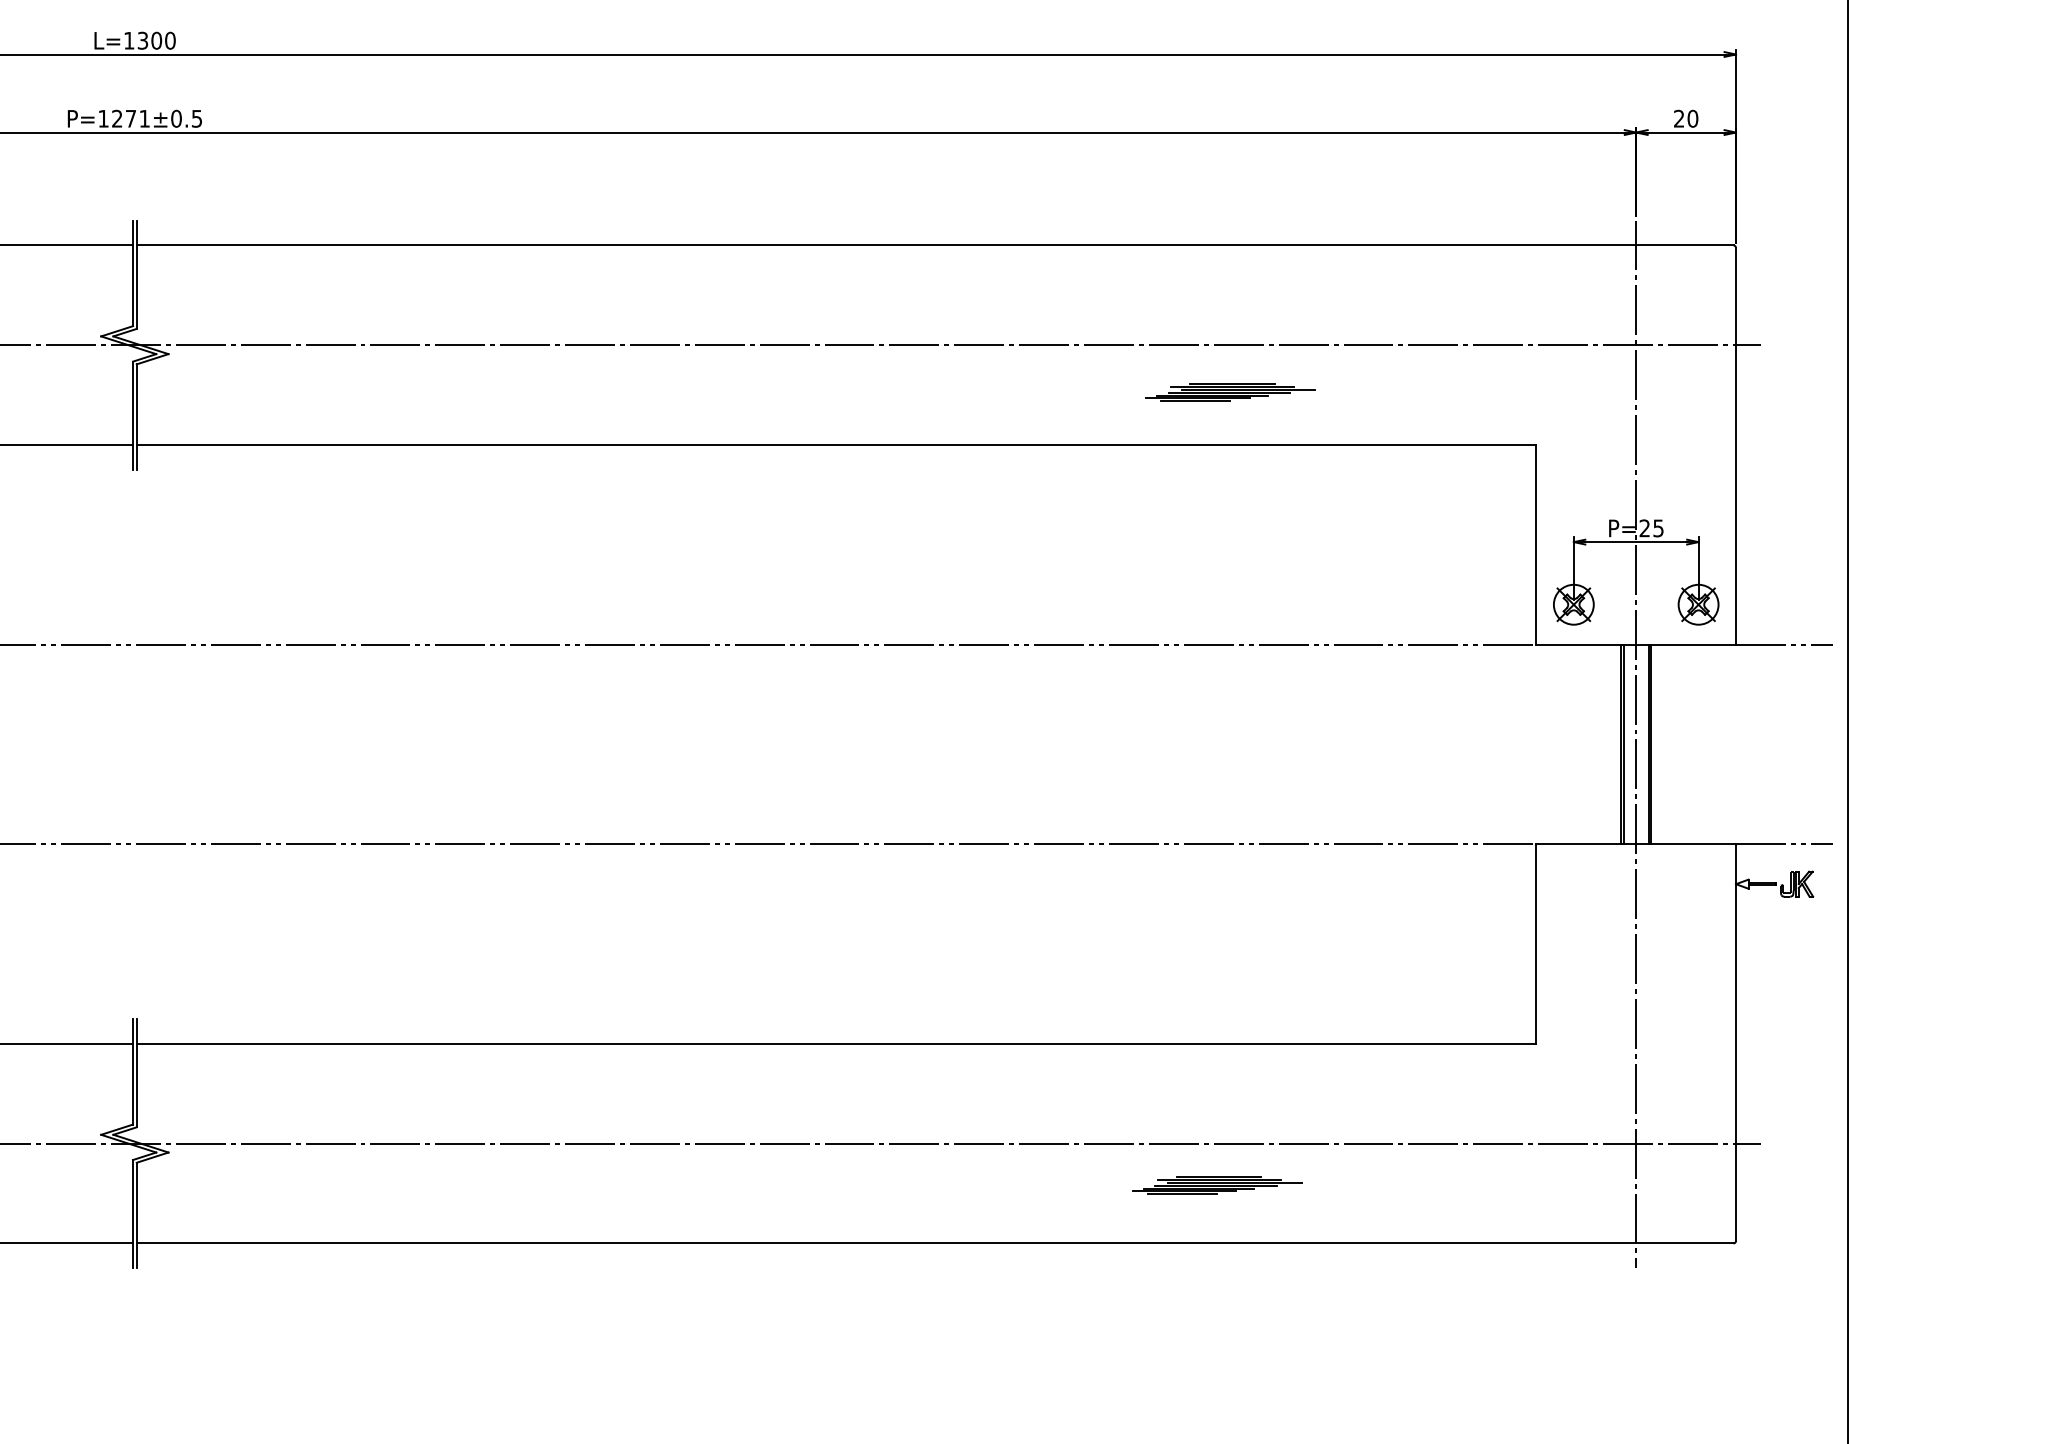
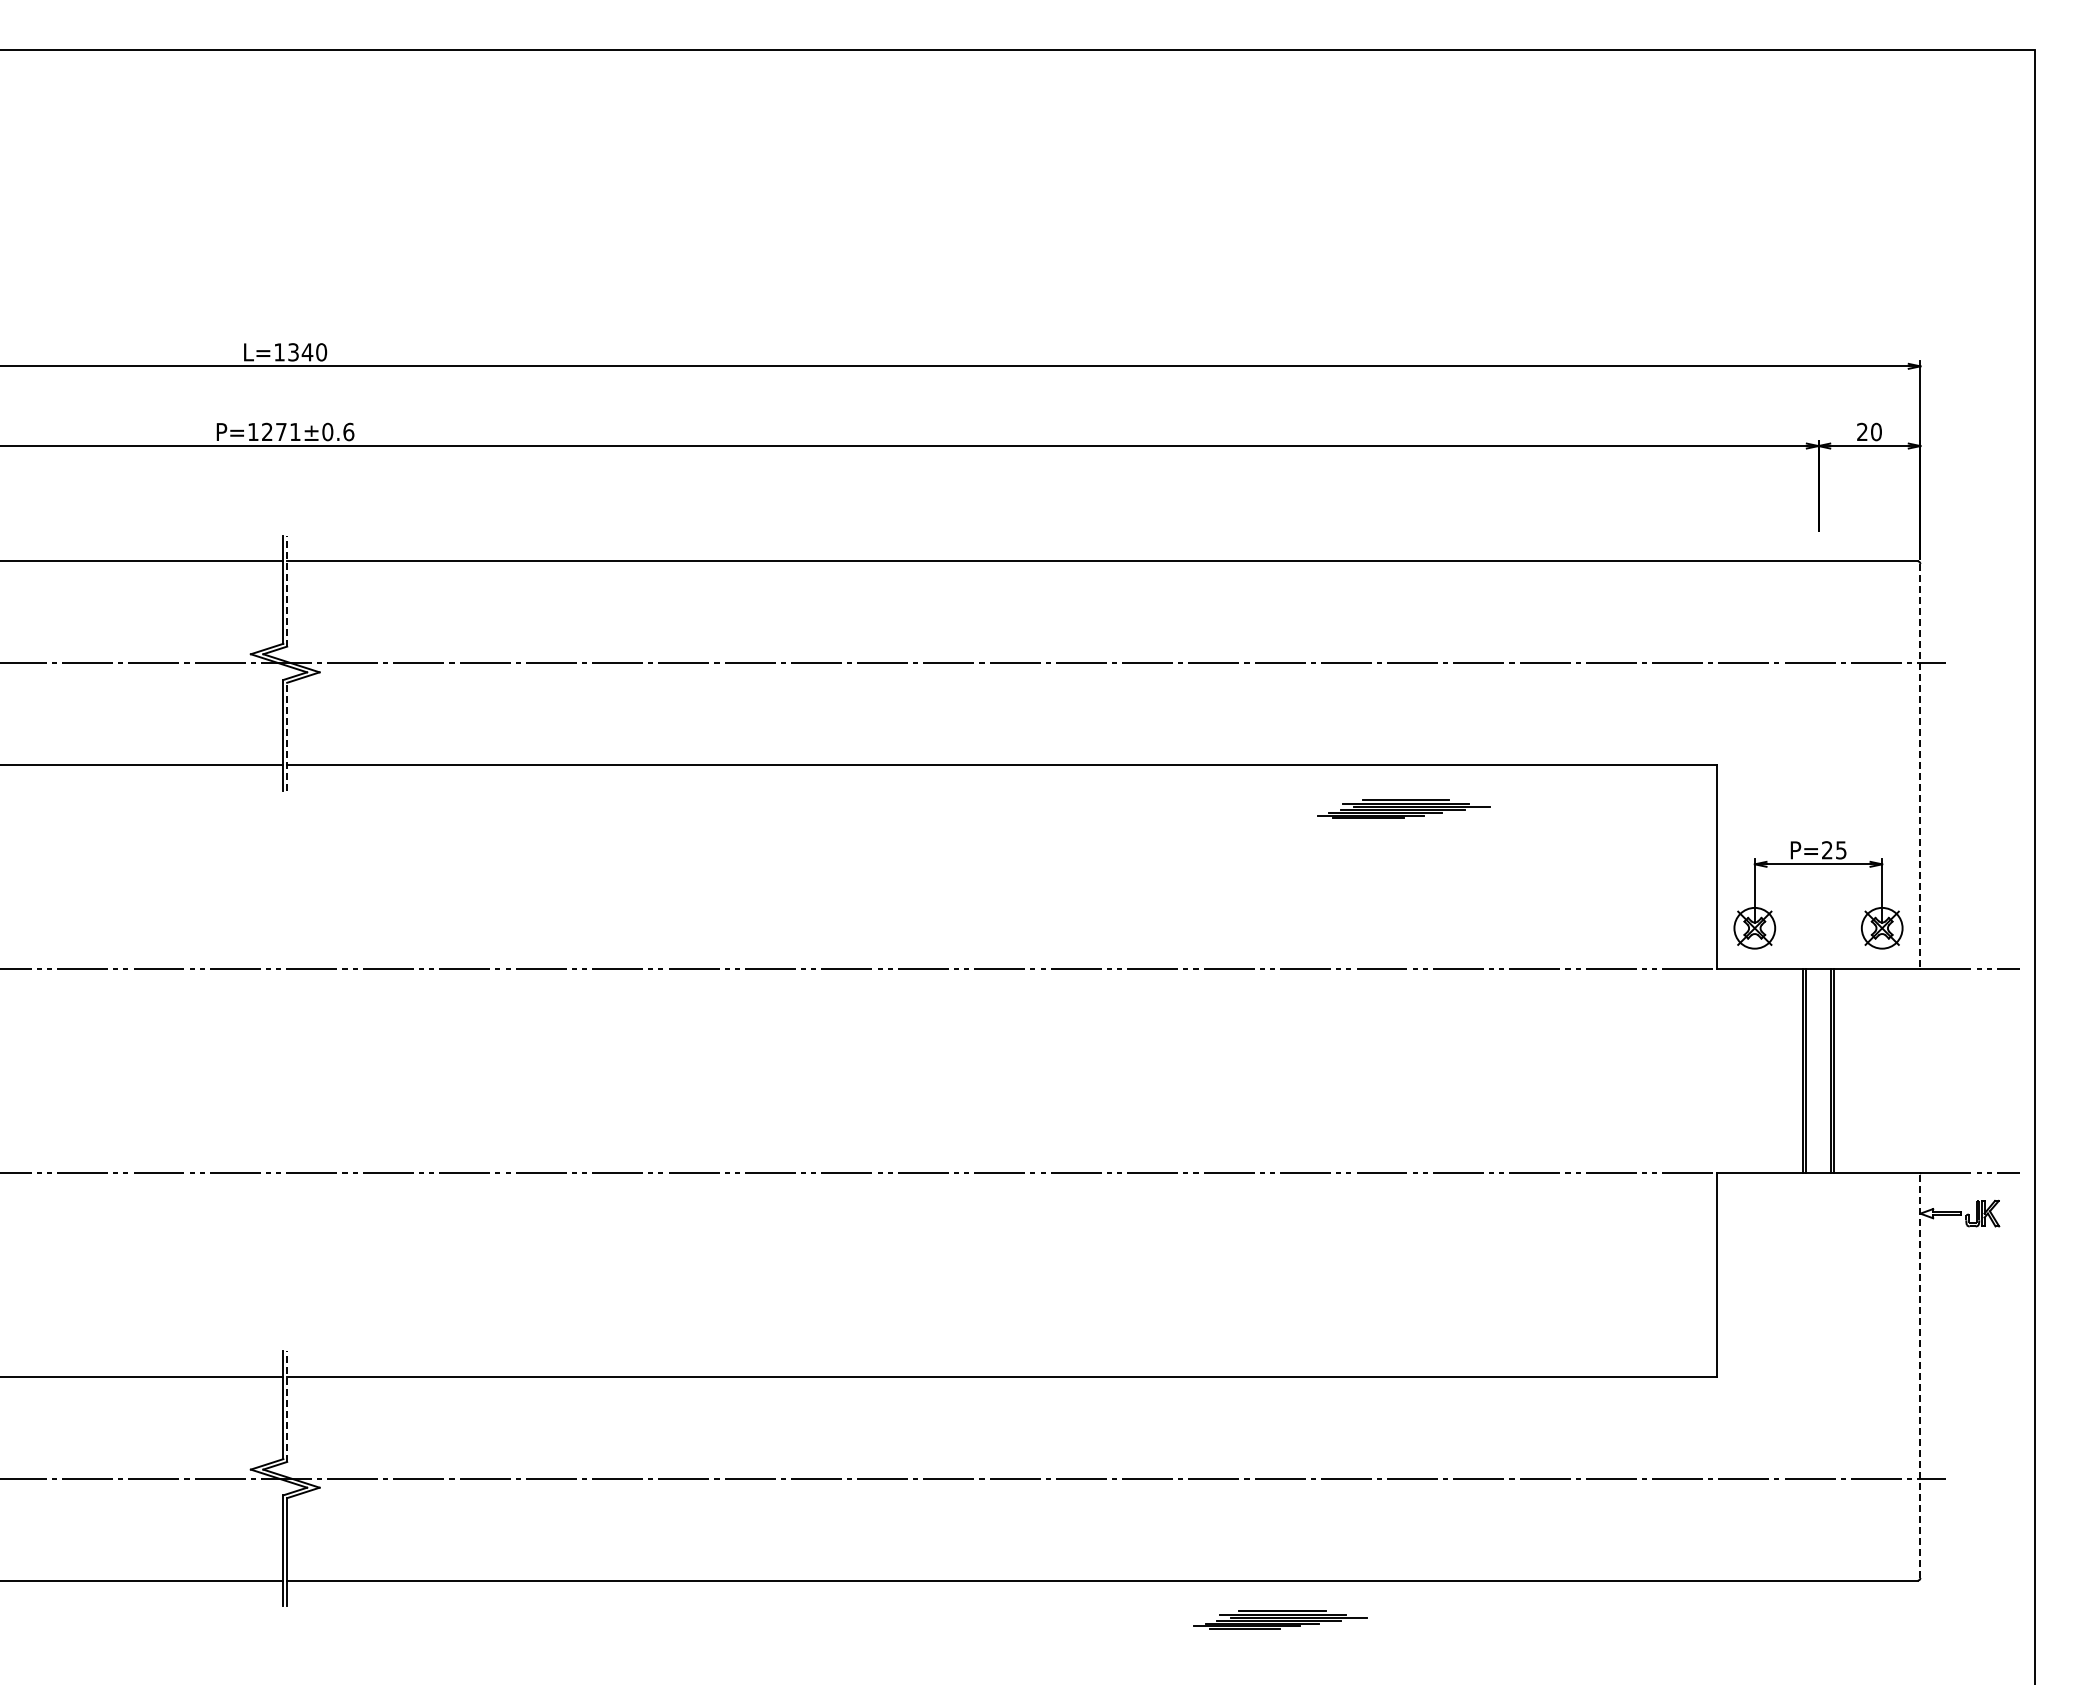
text: (156, 40) -> (307, 352), L=1300 -> L=1340
text: (196, 118) -> (348, 431), P=1271±0.5 -> P=1271±0.6
line: (137, 273) -> (287, 590), solid -> dashed
part: (1229, 391) -> (1403, 808), moved
line: (137, 416) -> (287, 736), solid -> dashed
line: (1736, 446) -> (1920, 766), solid -> dashed
line: (1636, 744) -> (1818, 1070), removed
line: (1736, 1042) -> (1920, 1375), solid -> dashed
line: (137, 1073) -> (287, 1406), solid -> dashed
part: (1217, 1184) -> (1280, 1619), moved

